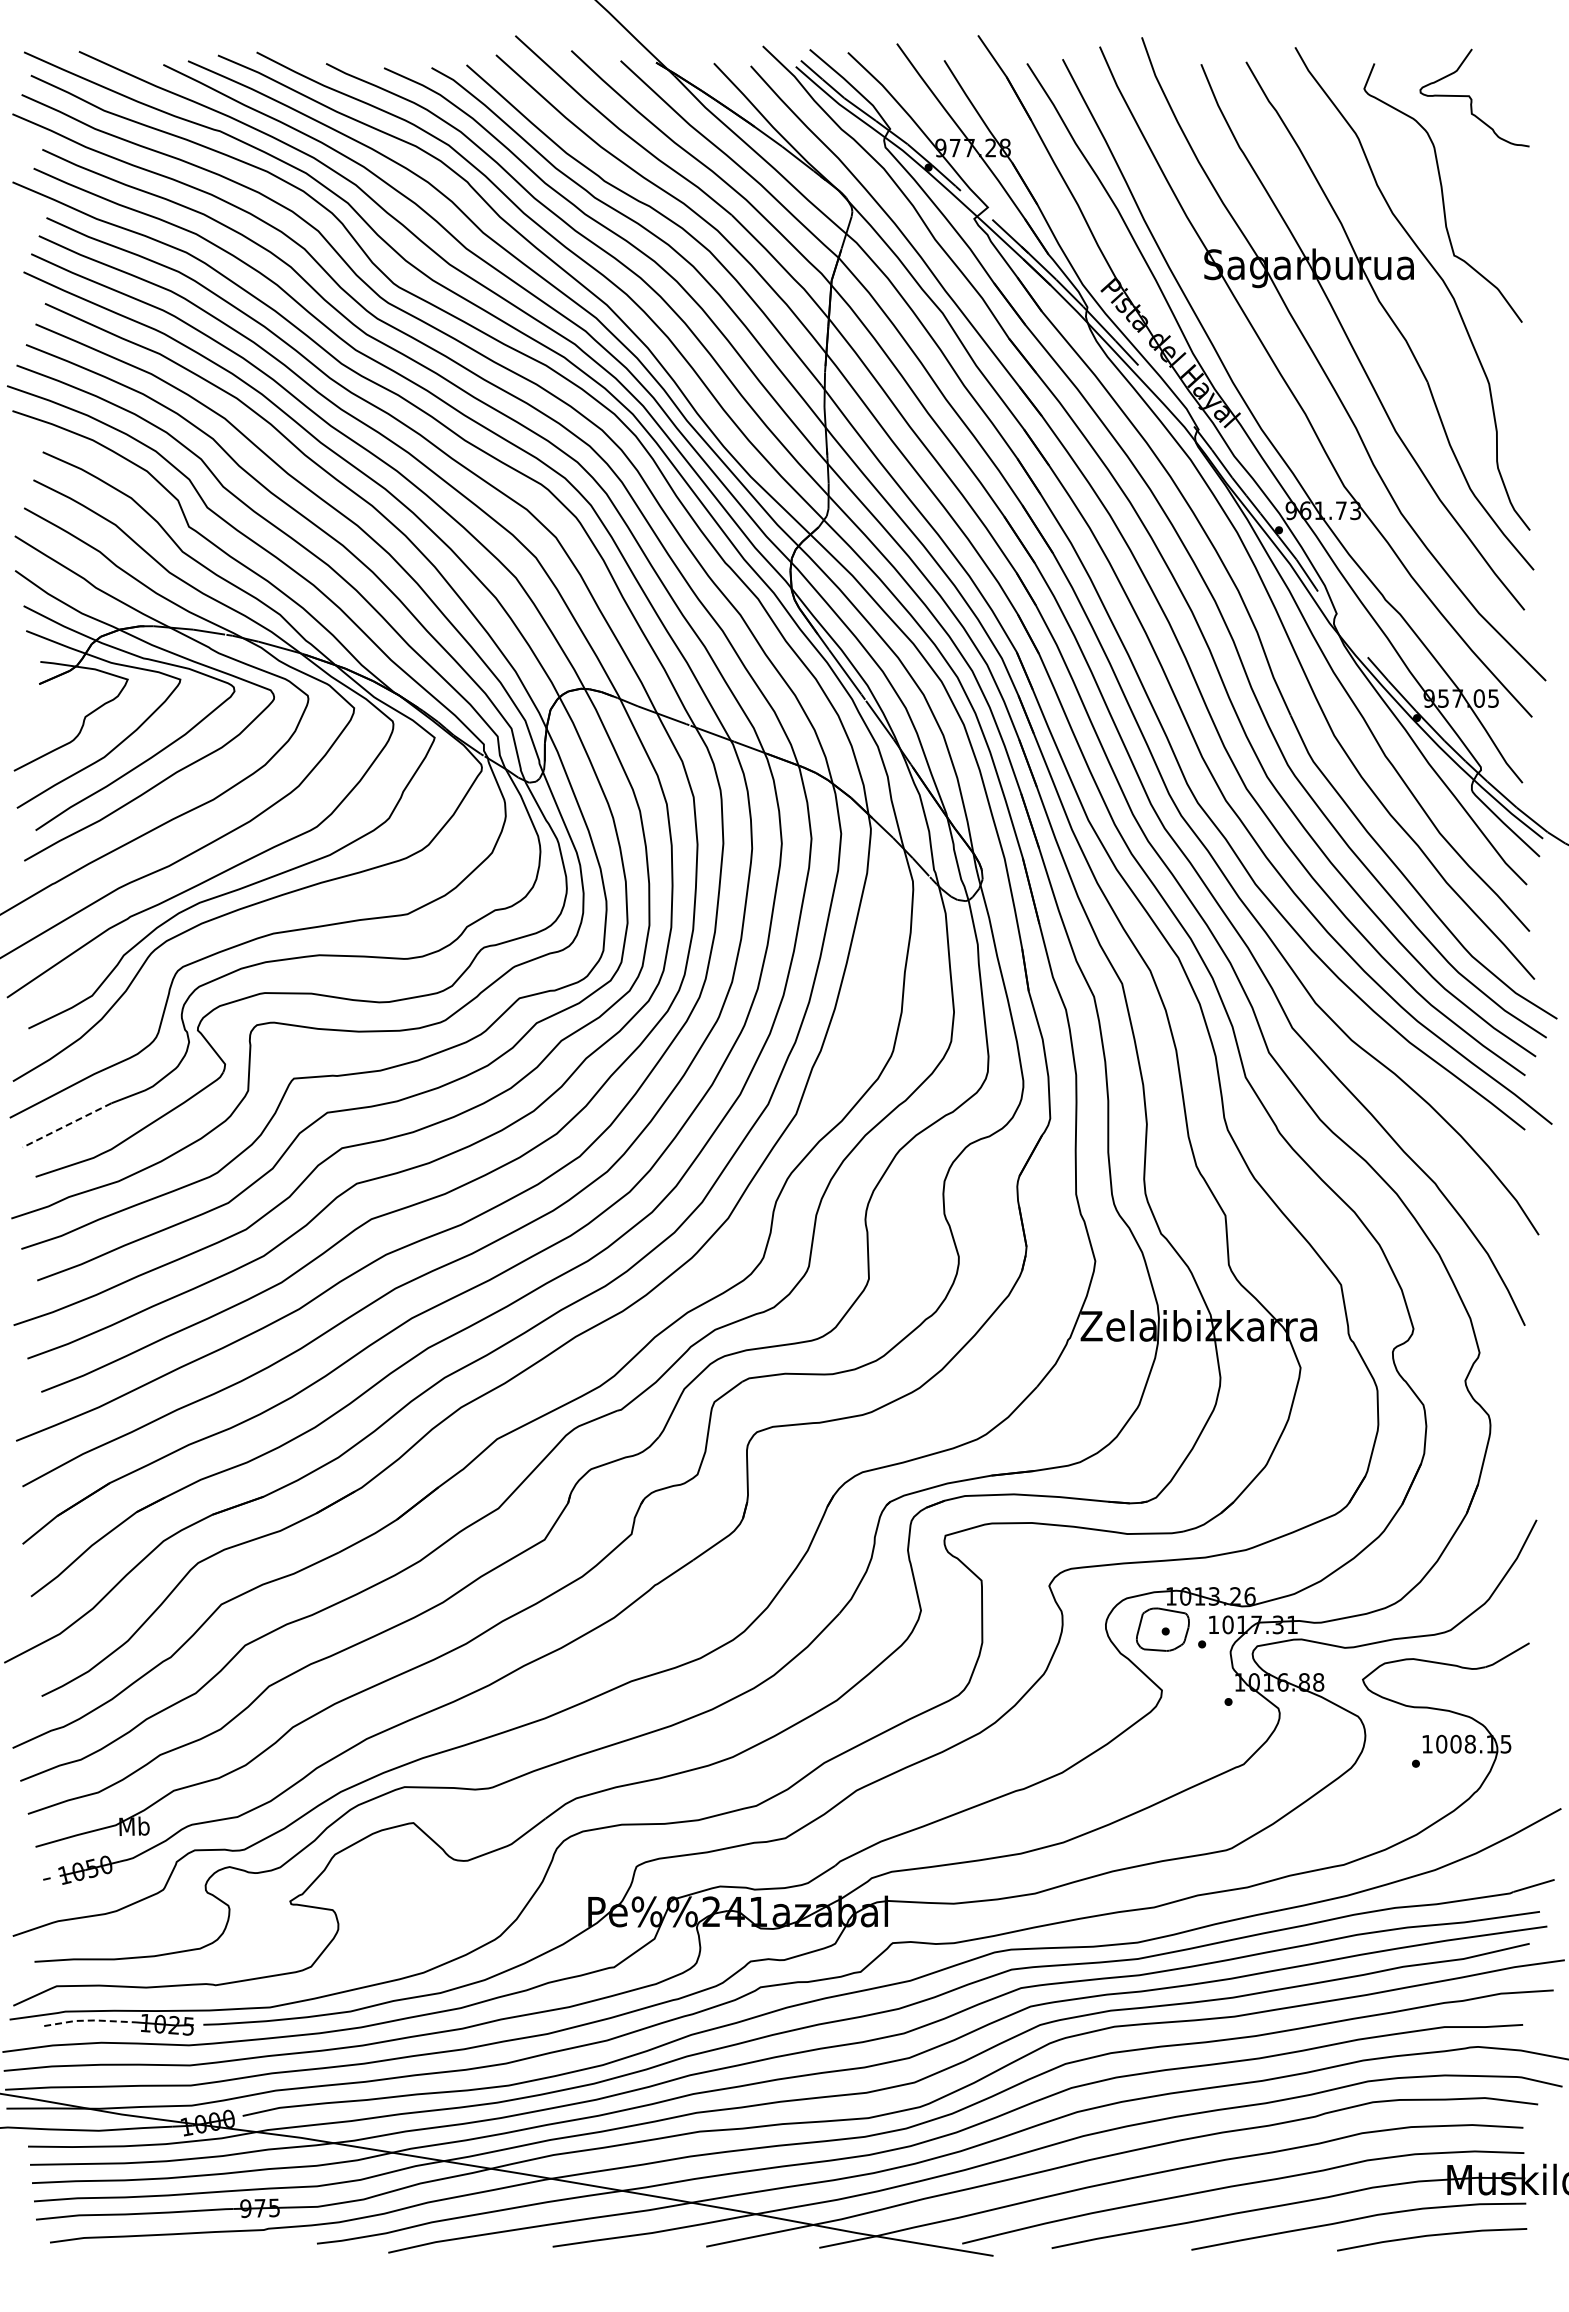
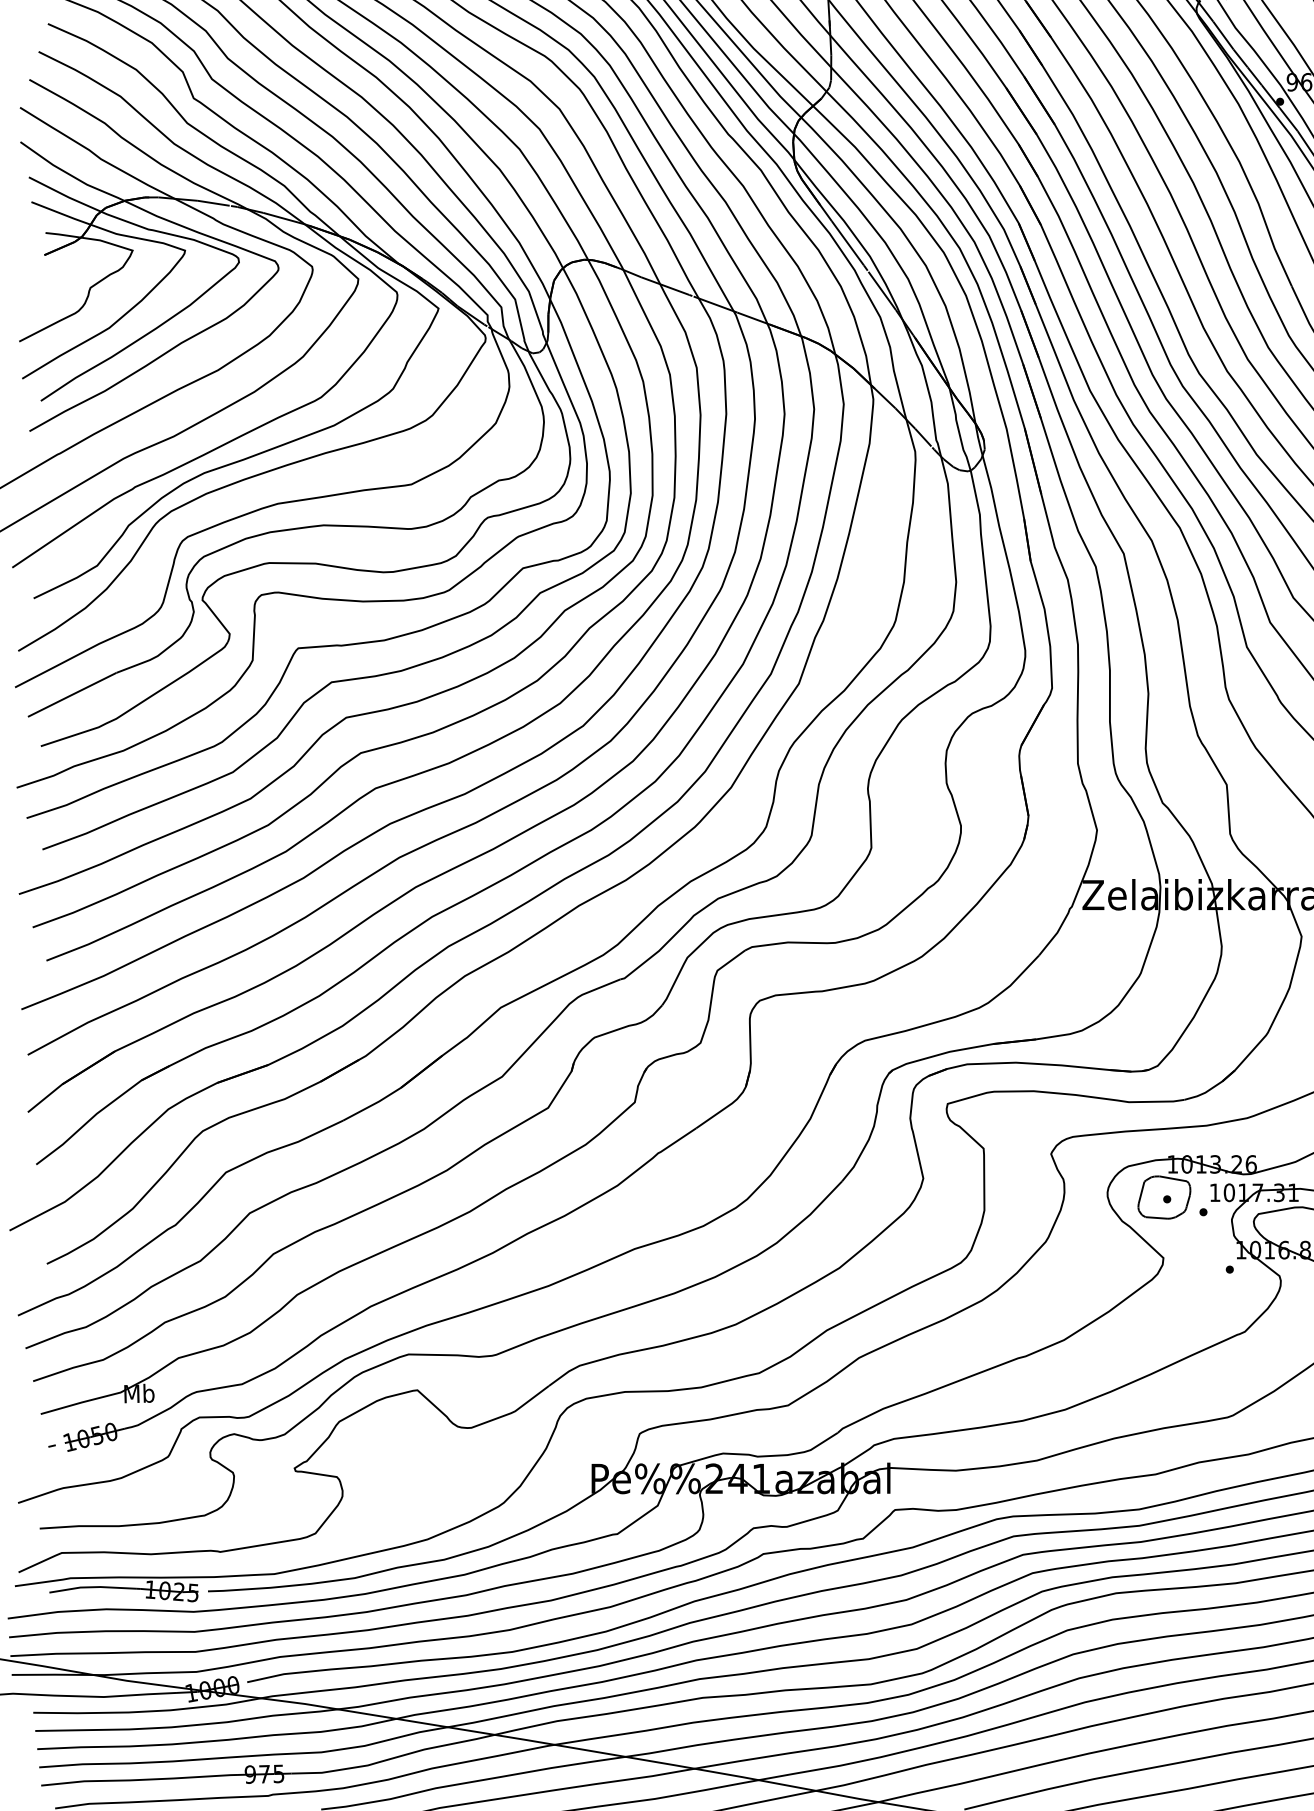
line: (66, 1125) -> (71, 695), dashed -> solid
line: (87, 2020) -> (92, 1587), dashed -> solid

